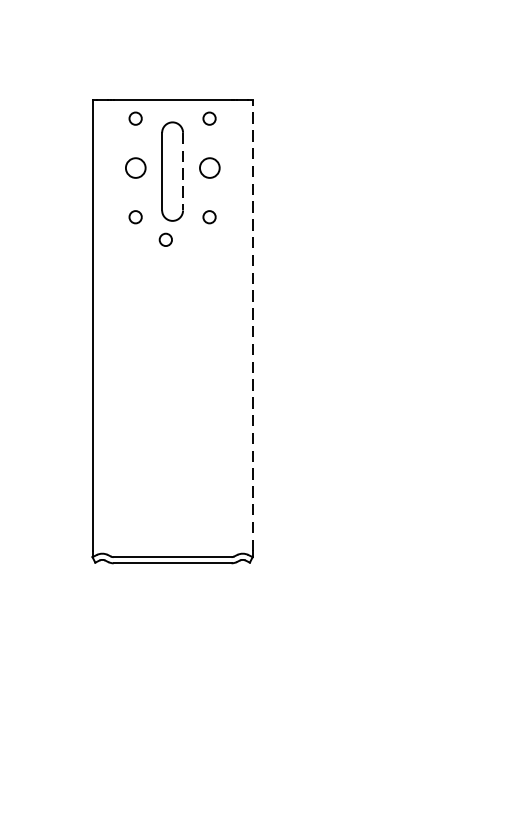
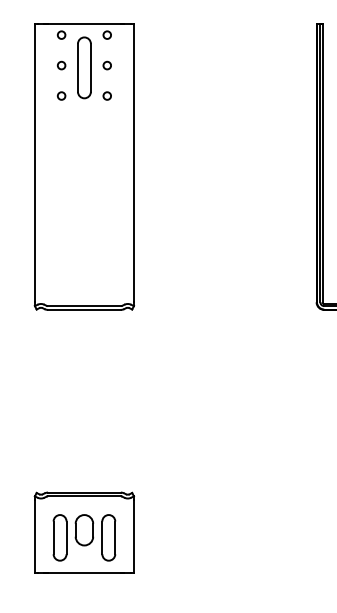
circle: (135, 167) -> (61, 65), size x0.62
circle: (208, 167) -> (106, 65), size x0.62
line: (182, 171) -> (90, 67), dashed -> solid
circle: (164, 238) -> (79, 109), removed
line: (251, 324) -> (133, 162), dashed -> solid

